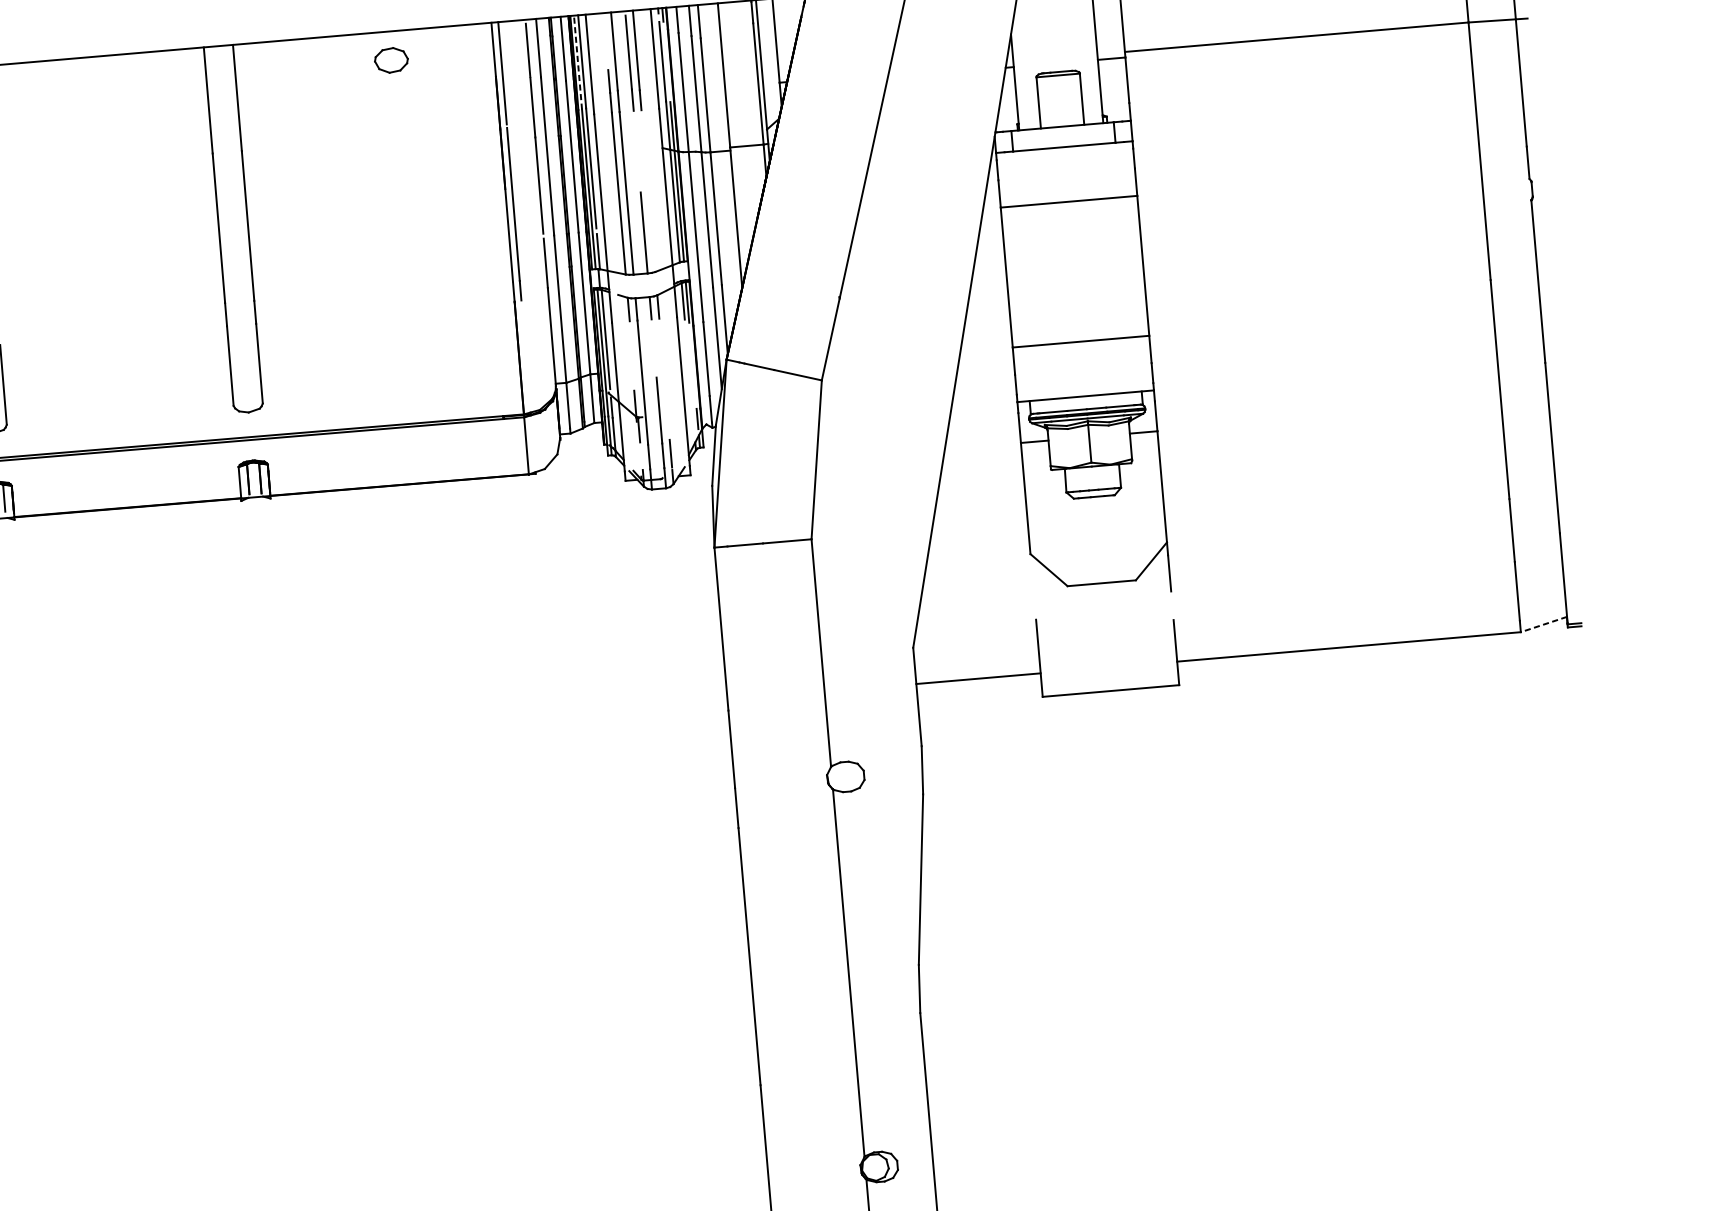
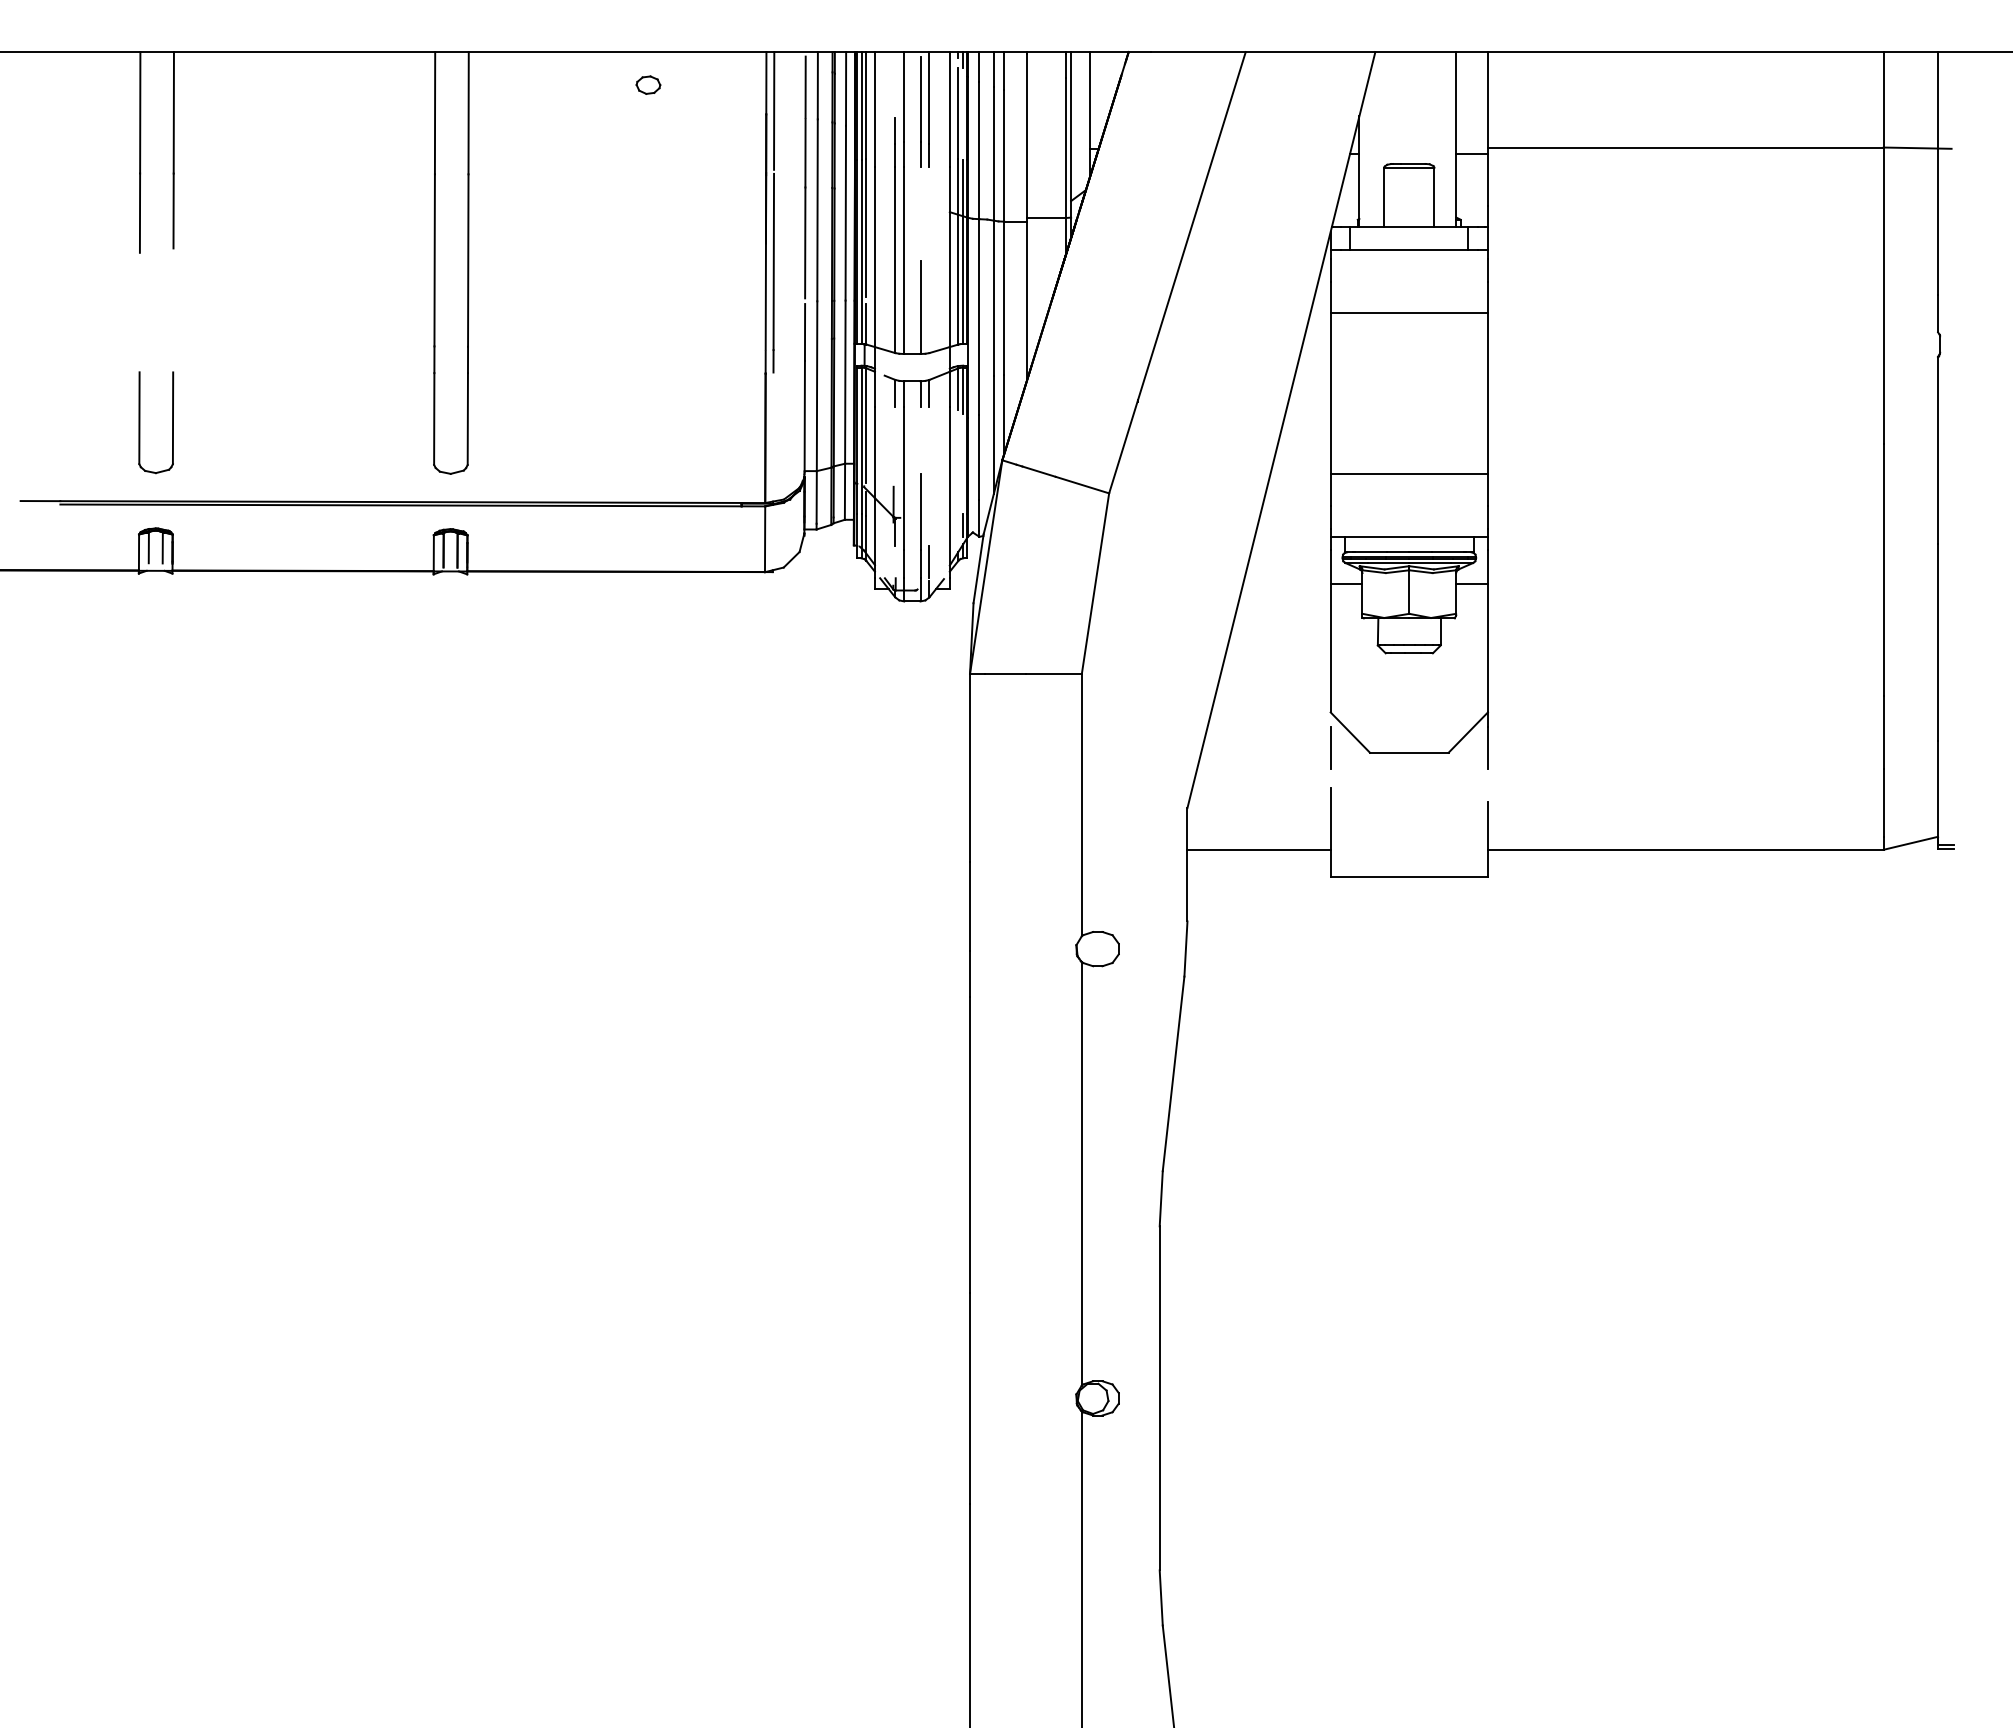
part: (391, 59) -> (648, 84), size x0.62
line: (577, 62) -> (861, 105), dashed -> solid
line: (1032, 584) -> (1330, 747), added
line: (1543, 624) -> (1910, 843), dashed -> solid

